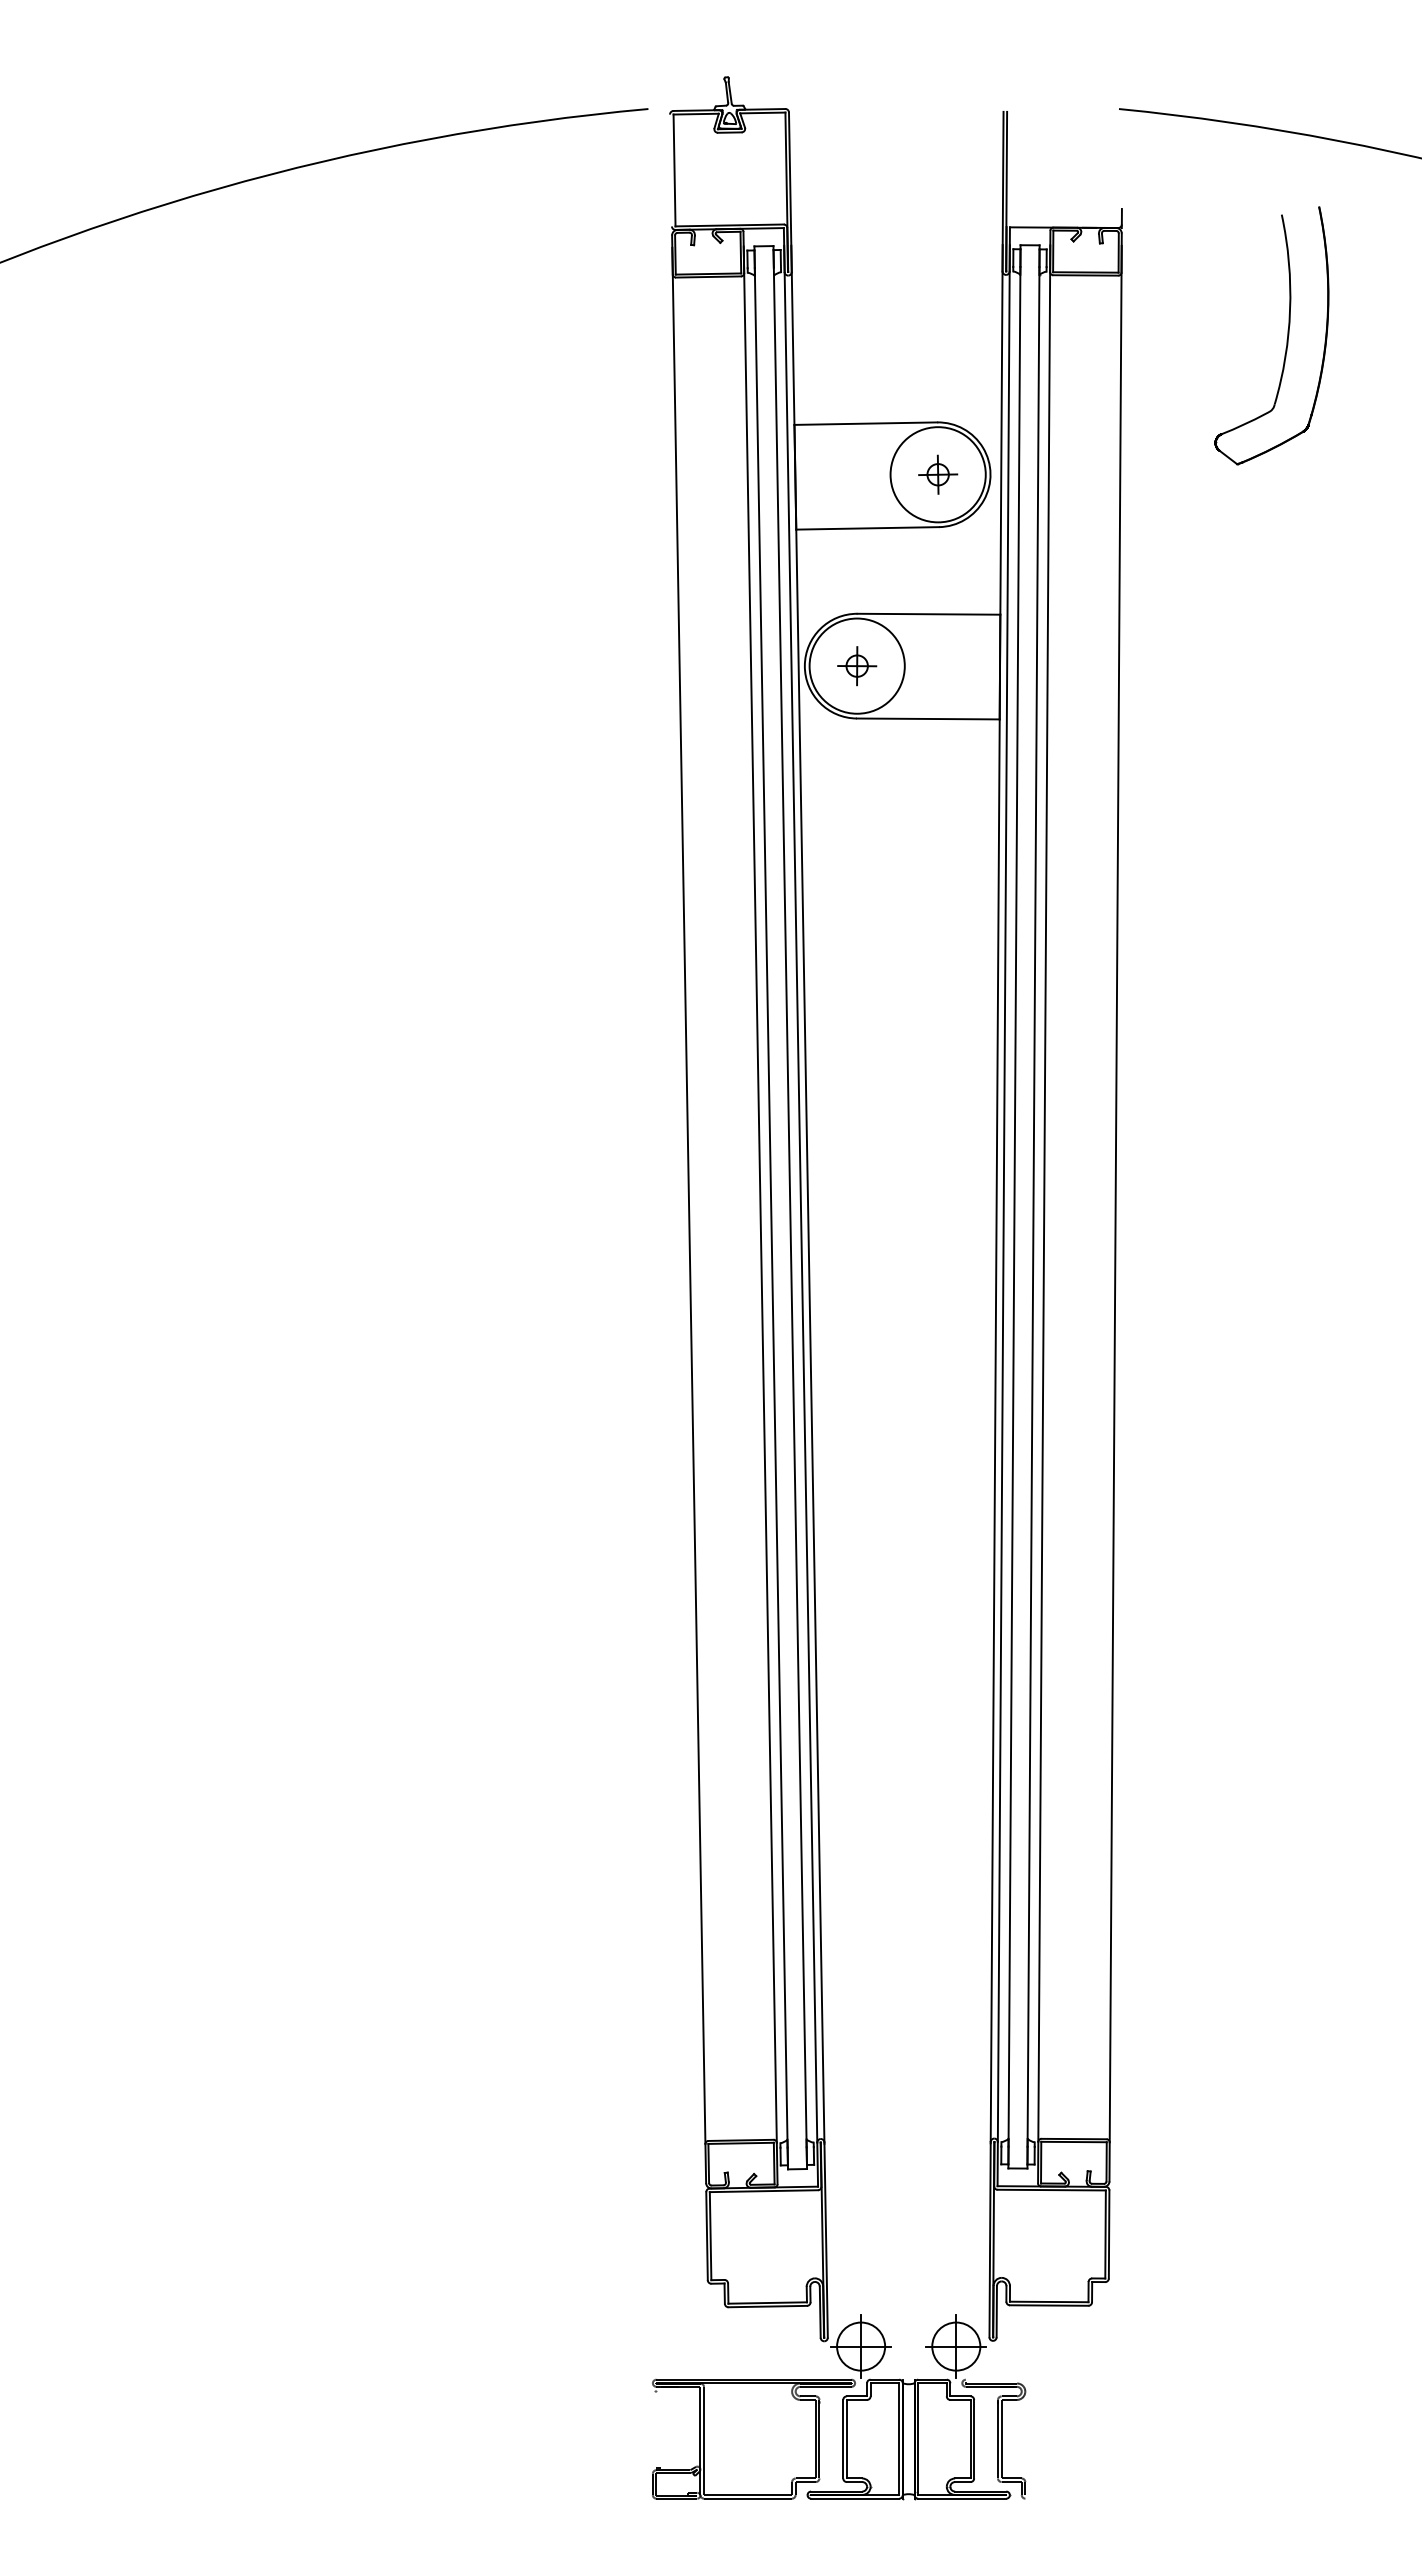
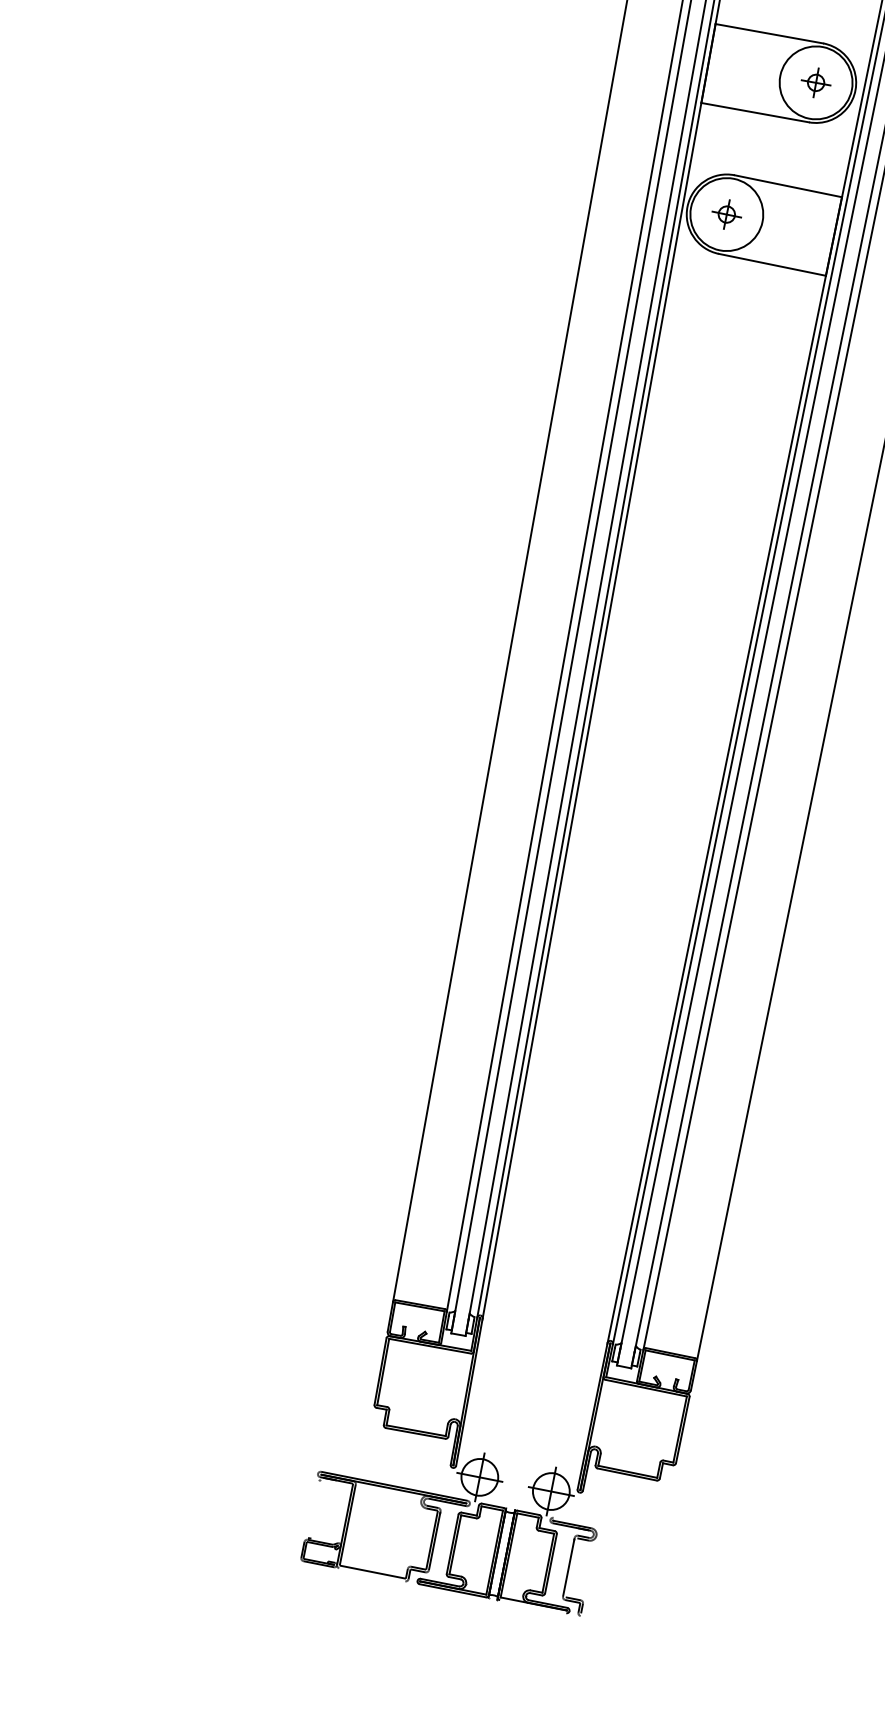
line: (1001, 2438) -> (571, 1567), removed
line: (748, 2498) -> (372, 1574), removed
line: (962, 2498) -> (533, 1606), removed

